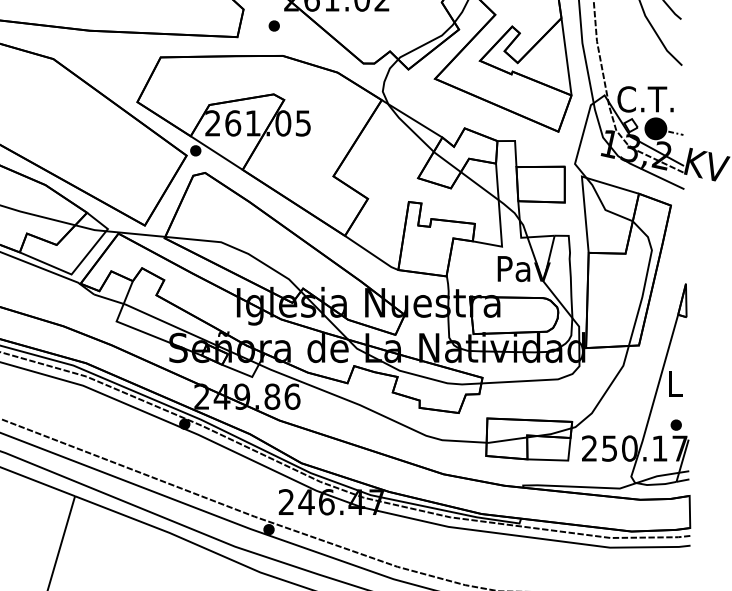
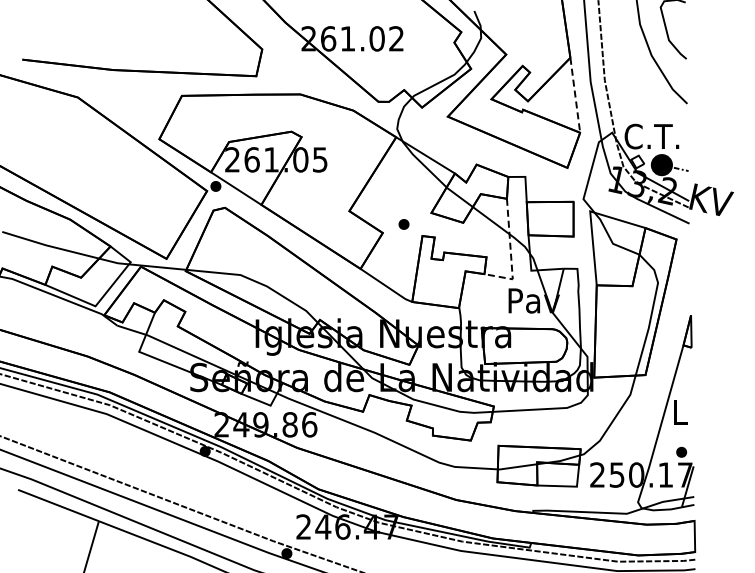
part: (273, 26) -> (403, 224), moved
line: (566, 57) -> (575, 95), solid -> dashed
line: (500, 221) -> (511, 254), solid -> dashed

